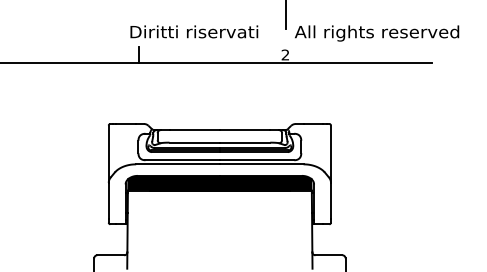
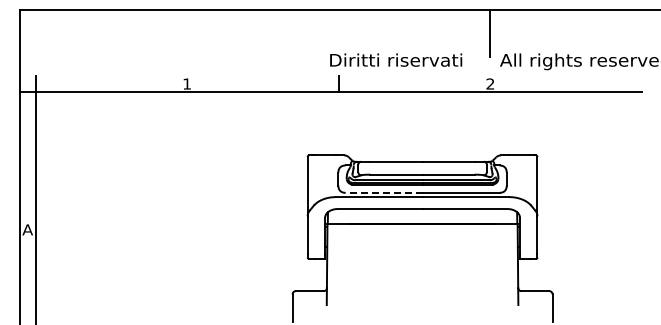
line: (182, 159) -> (383, 192), solid -> dashed
fill: (219, 183) -> (422, 216), removed

